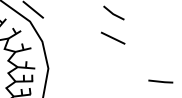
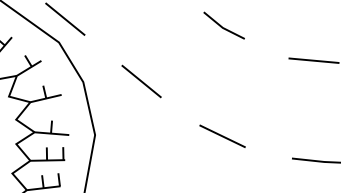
line: (159, 30) -> (313, 60), added
line: (112, 37) -> (221, 134), moved
line: (71, 41) -> (140, 81), added

